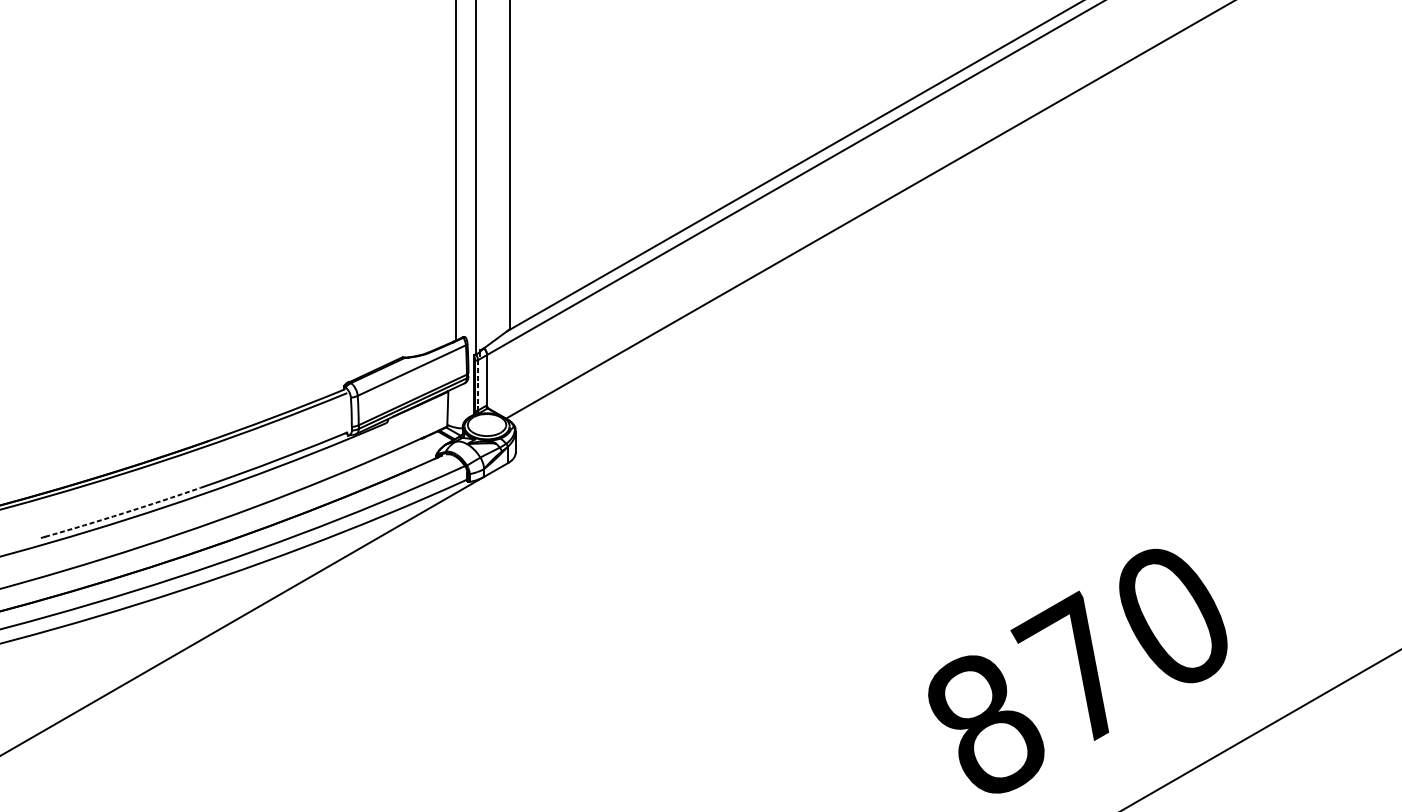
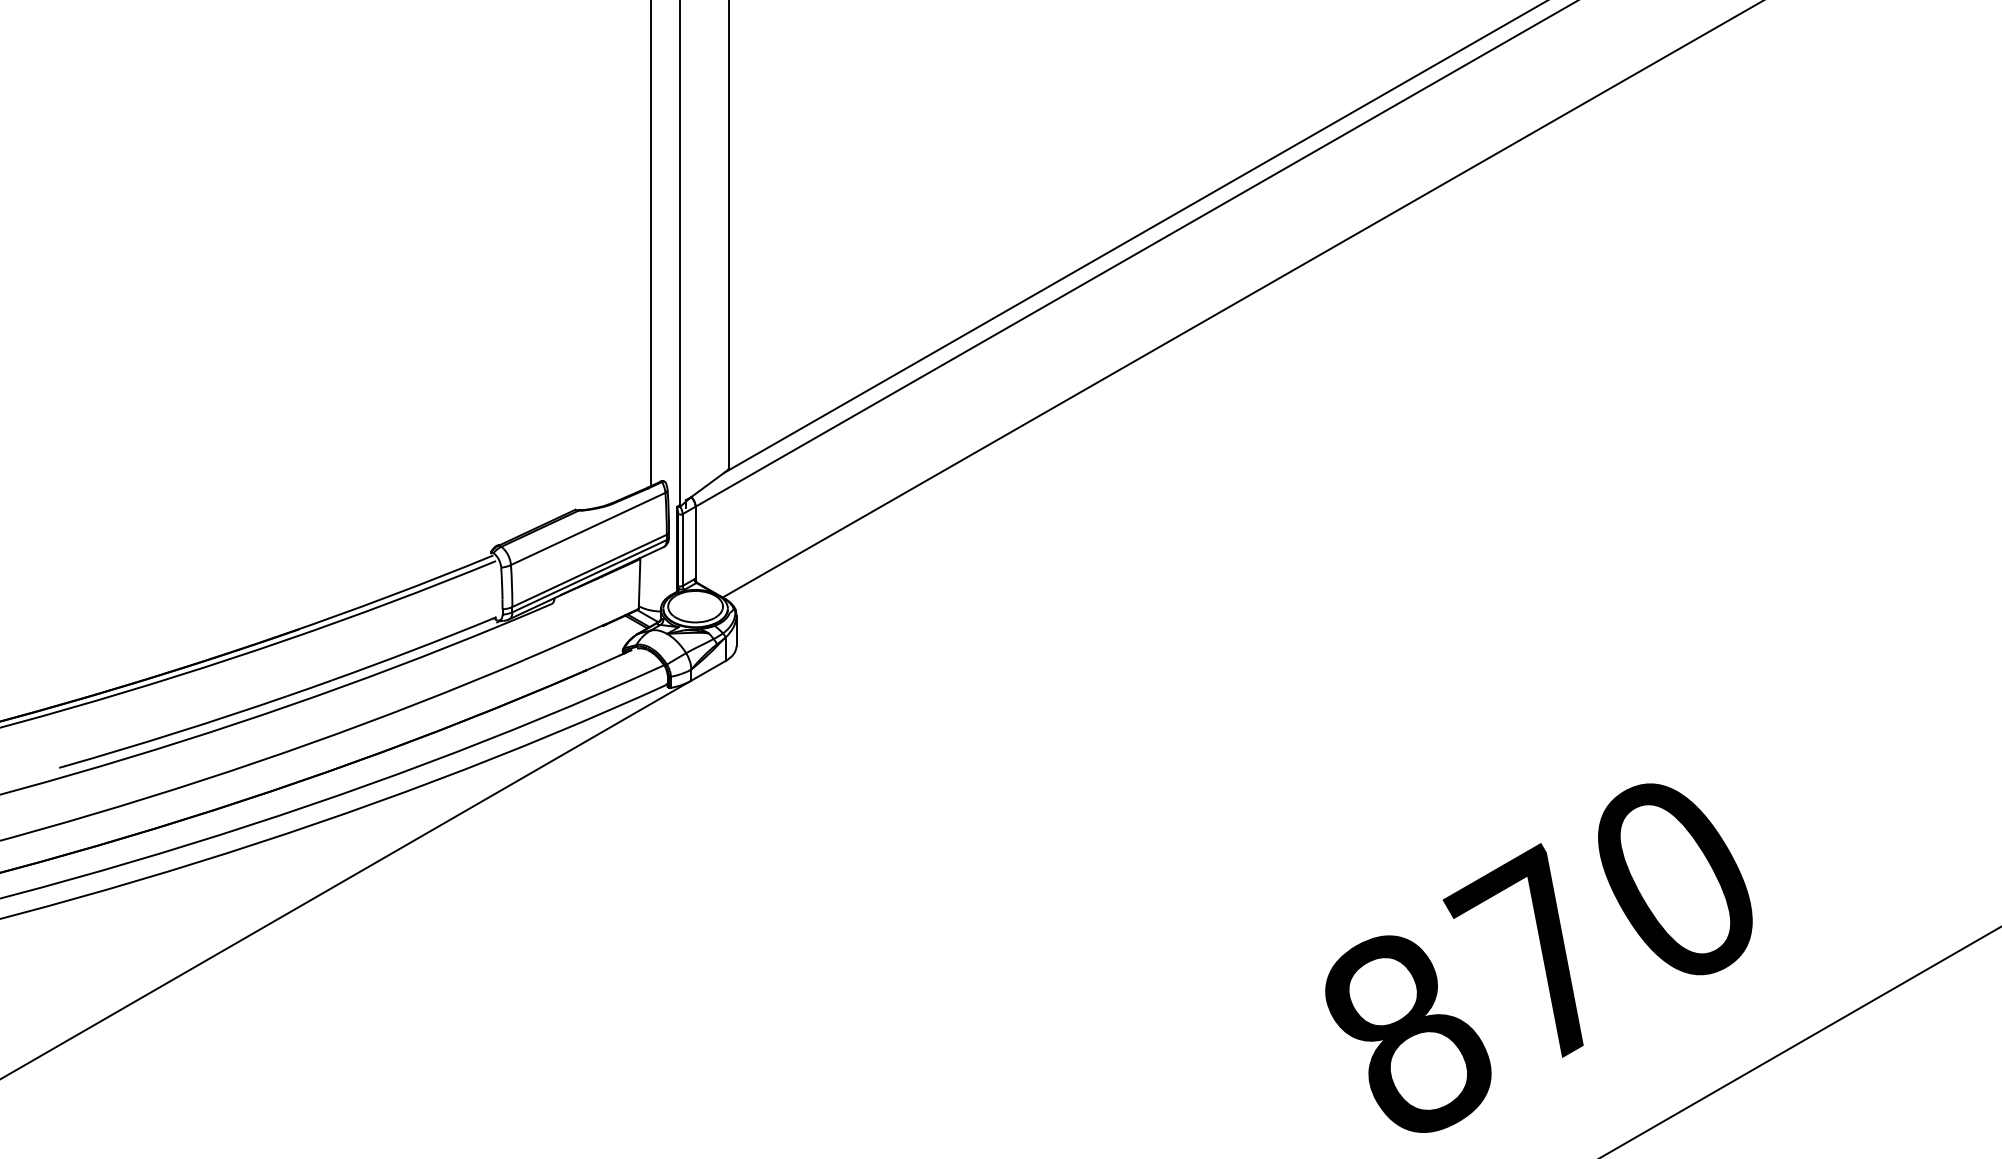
line: (477, 385) -> (682, 550), dashed -> solid
arc: (123, 513) -> (176, 732), dashed -> solid

